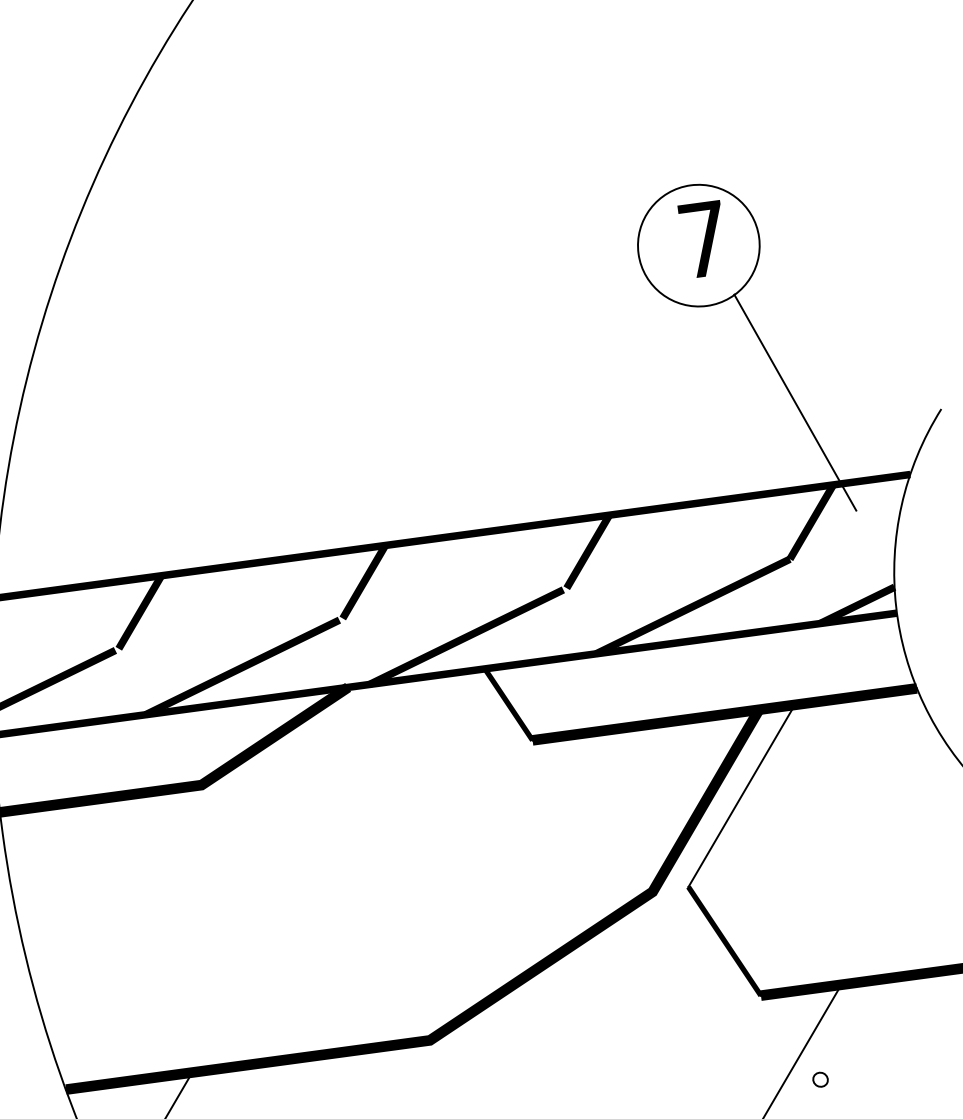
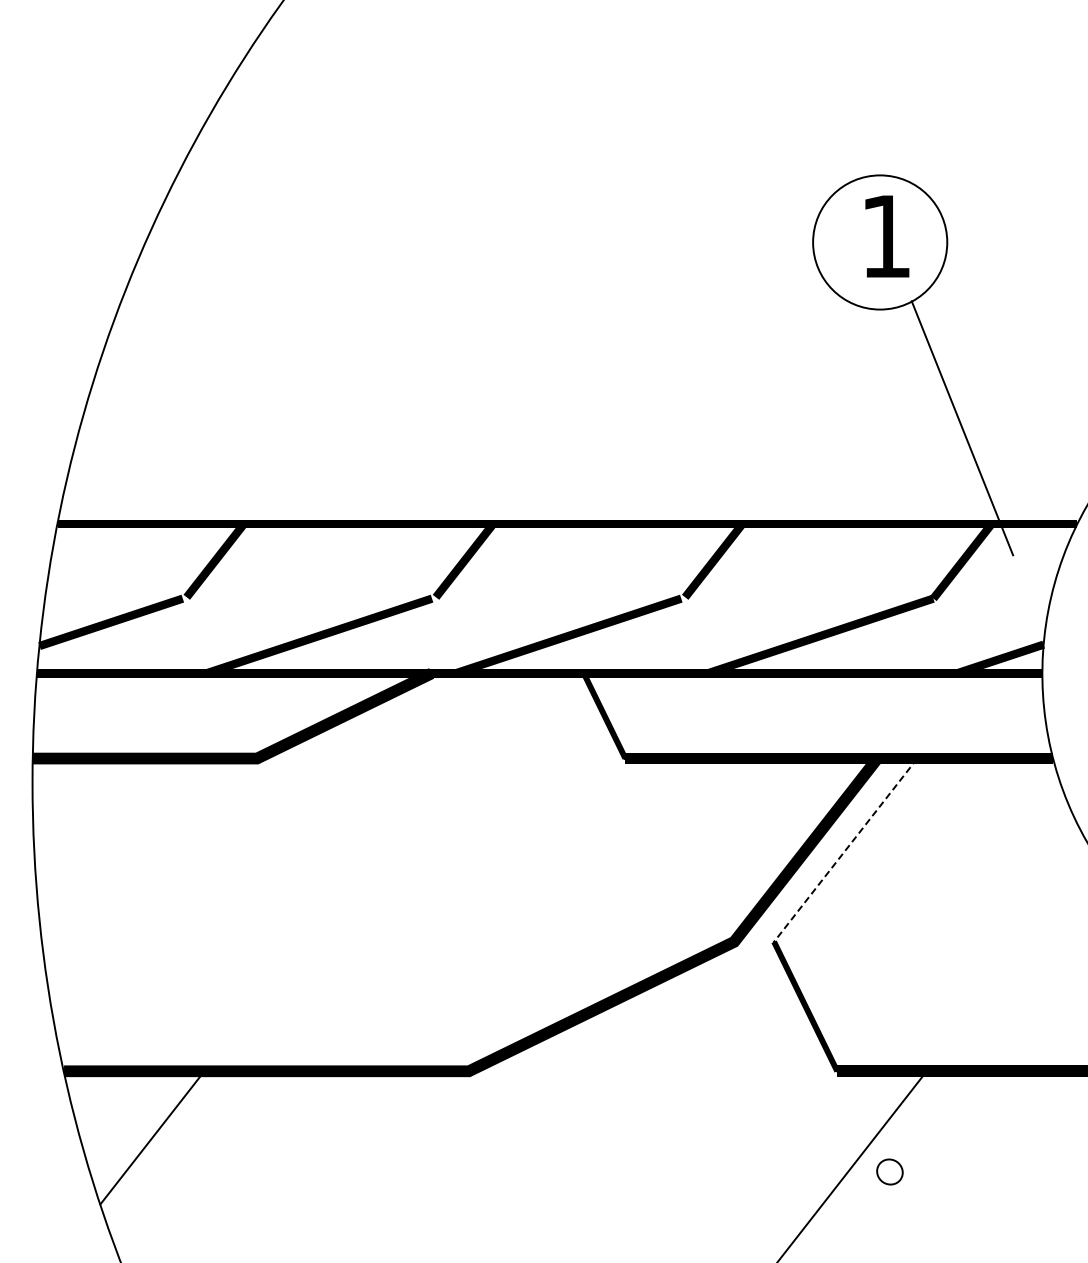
text: (702, 239) -> (885, 236), 7 -> 1
line: (741, 796) -> (845, 850), solid -> dashed
part: (820, 1079) -> (889, 1171), size x1.6

